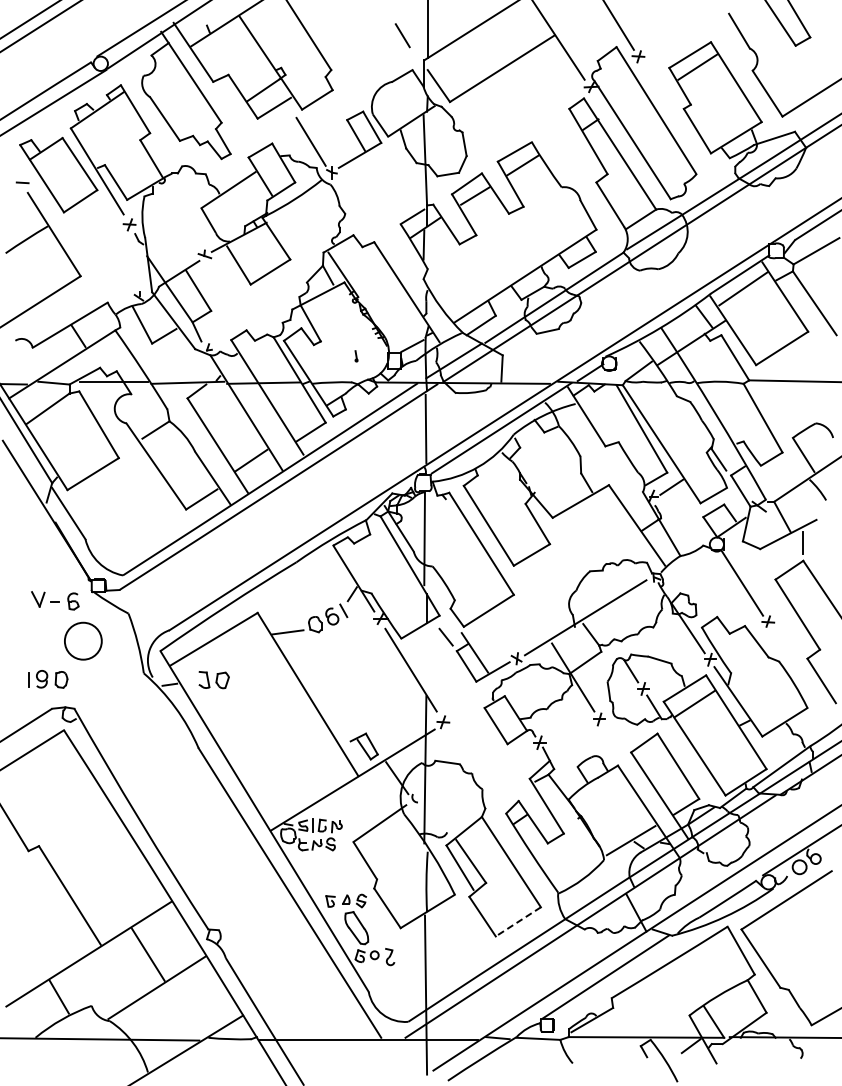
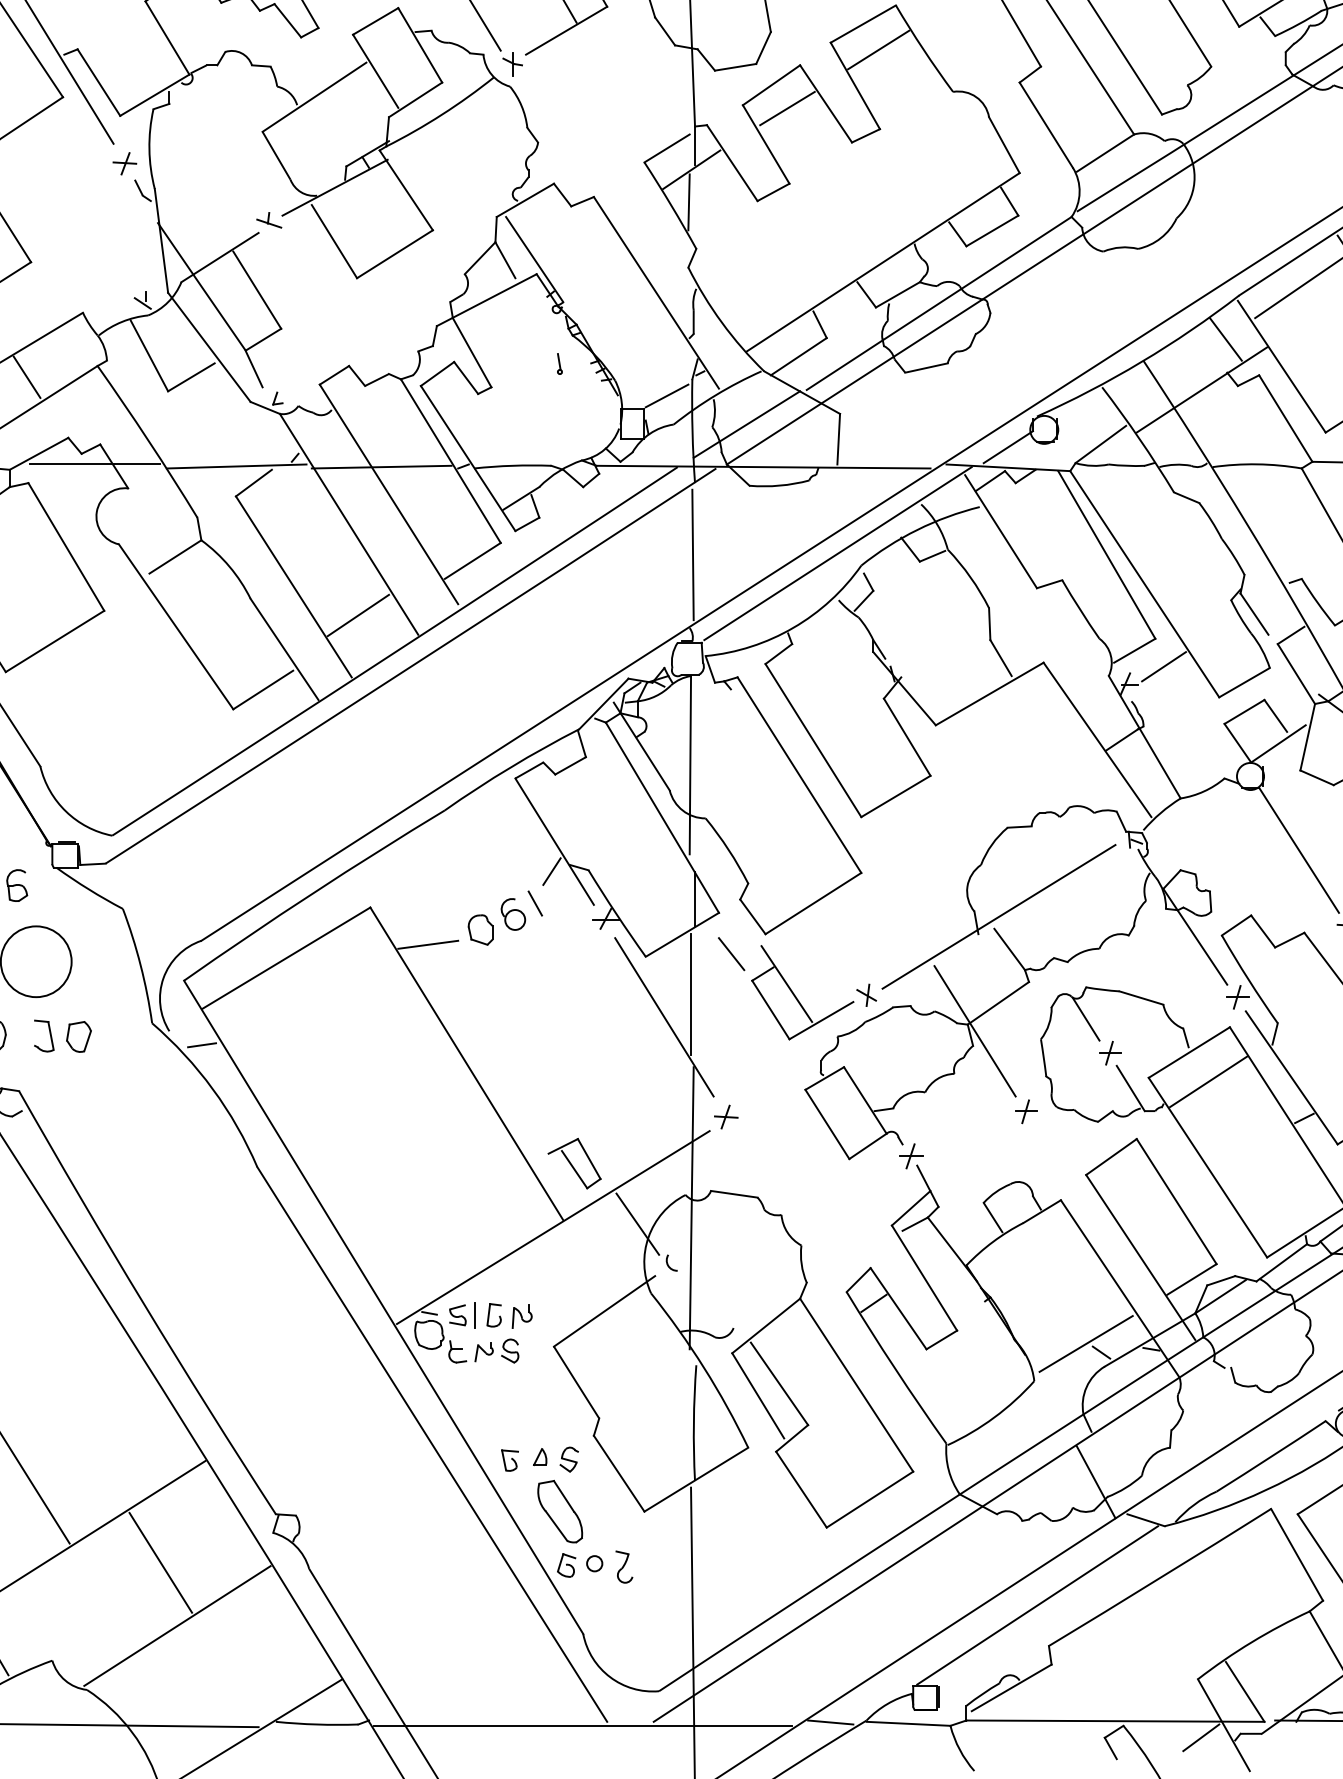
part: (356, 356) -> (559, 364), moved
line: (424, 657) -> (690, 992), added
part: (213, 680) -> (61, 1037), moved
line: (518, 921) -> (870, 1498), dashed -> solid

